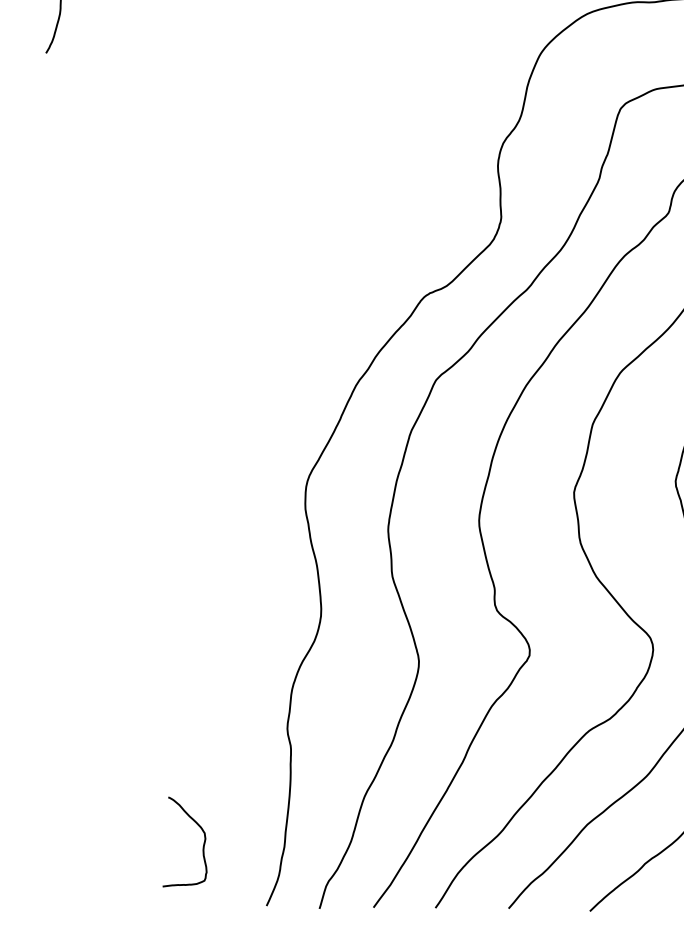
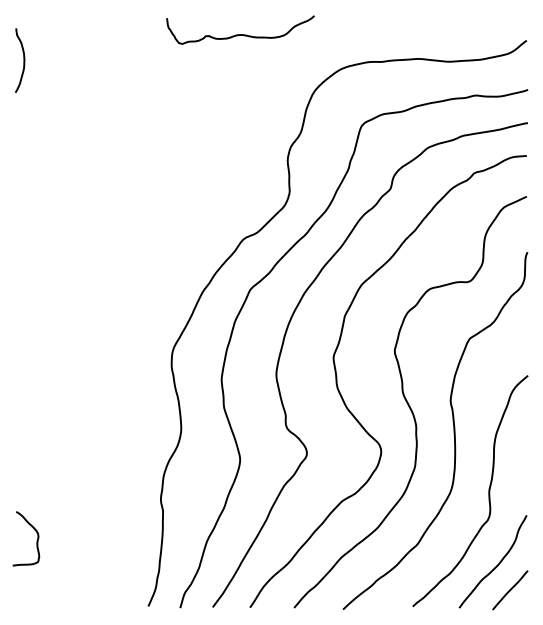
curve: (202, 844) -> (36, 540), moved

